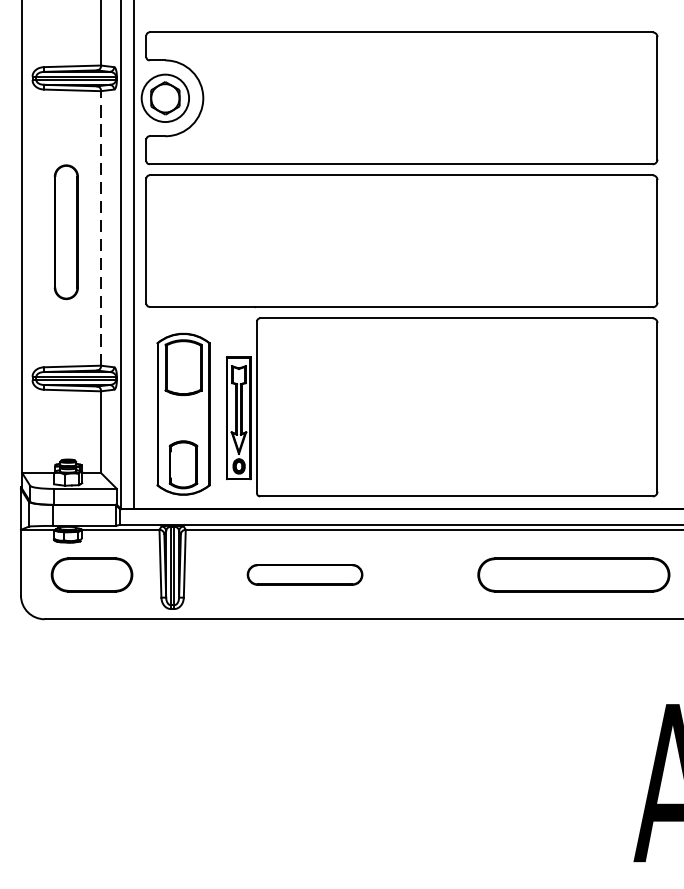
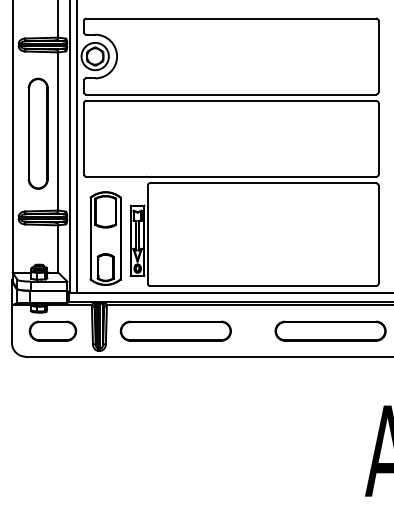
line: (101, 228) -> (58, 131), dashed -> solid
part: (65, 231) -> (37, 133), size x1.43
part: (304, 573) -> (175, 330), size x1.67

